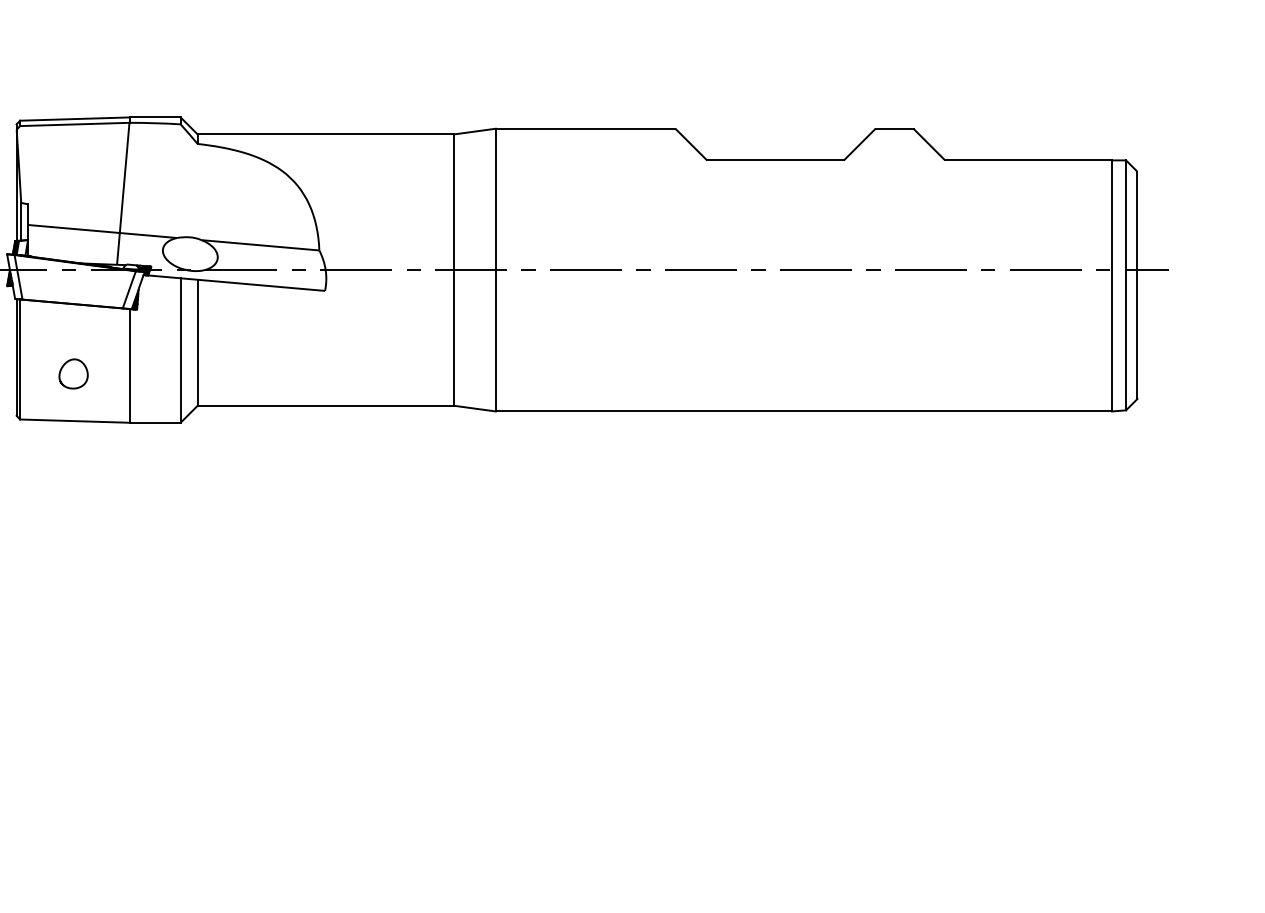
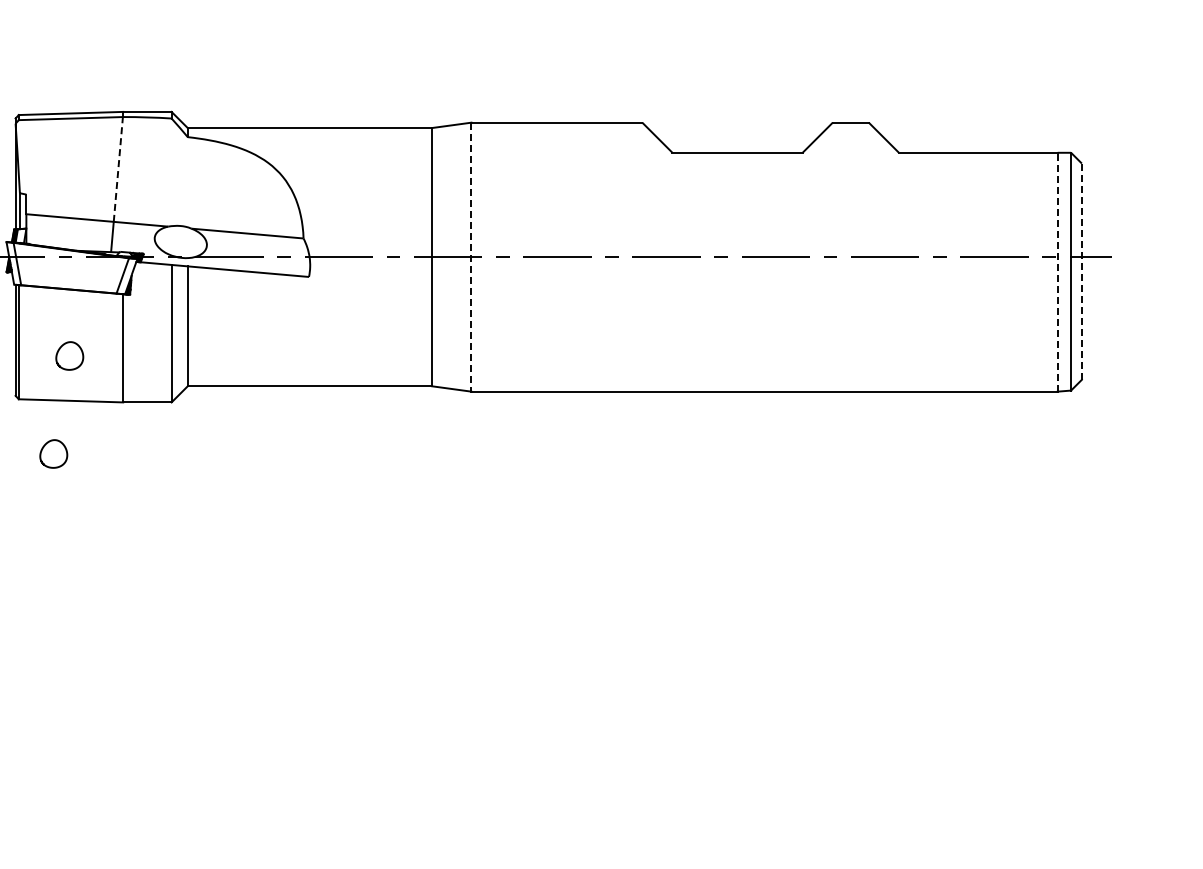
line: (124, 177) -> (118, 169), solid -> dashed
line: (495, 270) -> (471, 257), solid -> dashed
line: (1111, 285) -> (1057, 271), solid -> dashed
line: (1137, 285) -> (1081, 271), solid -> dashed
curve: (47, 470) -> (44, 447), added

